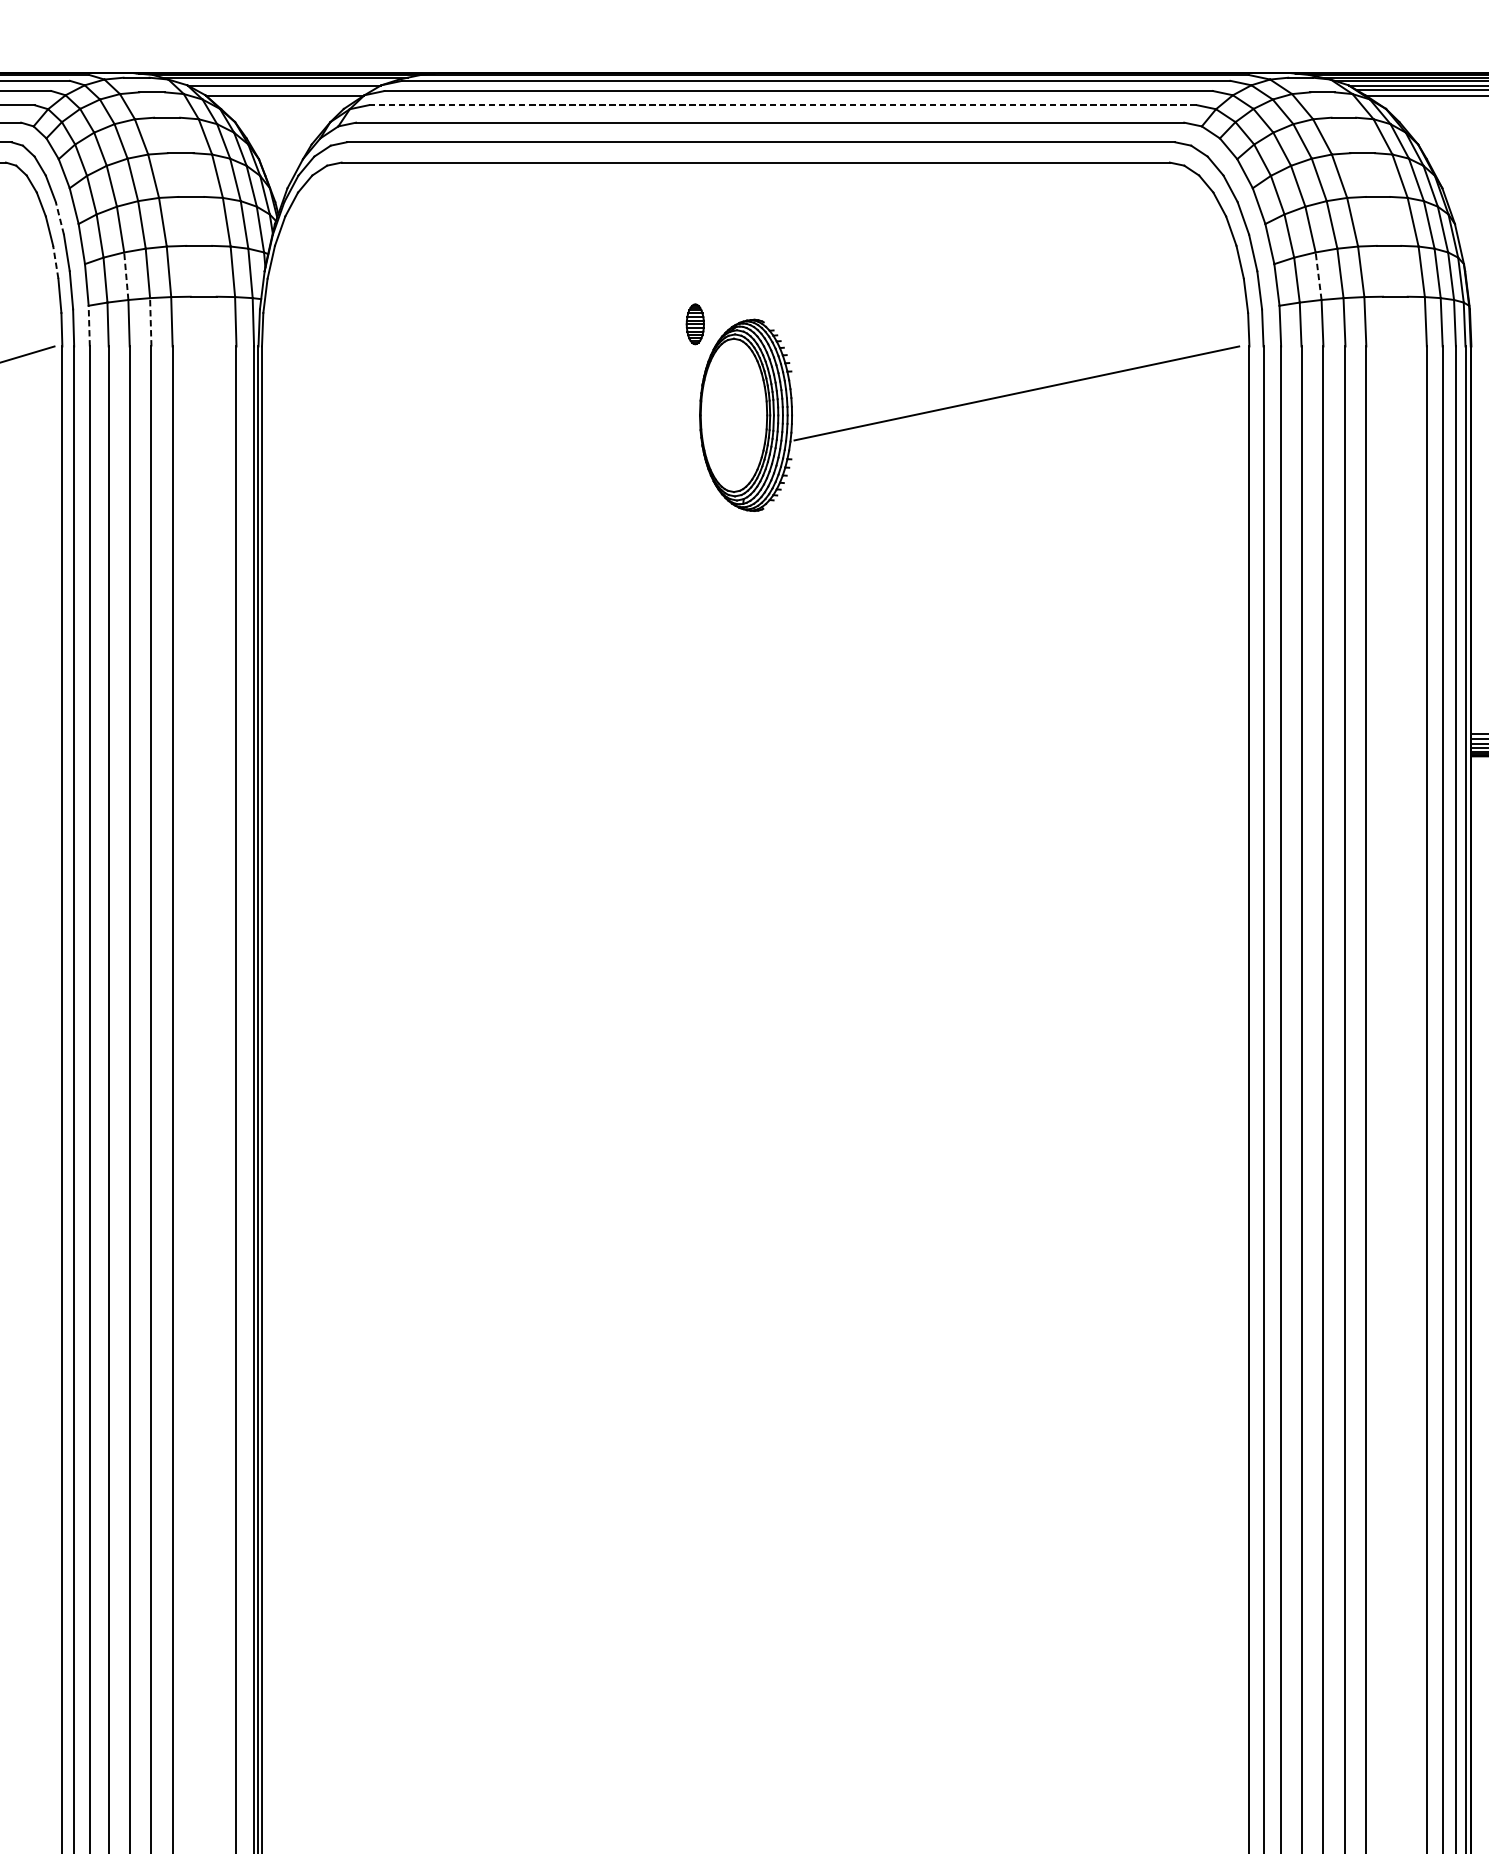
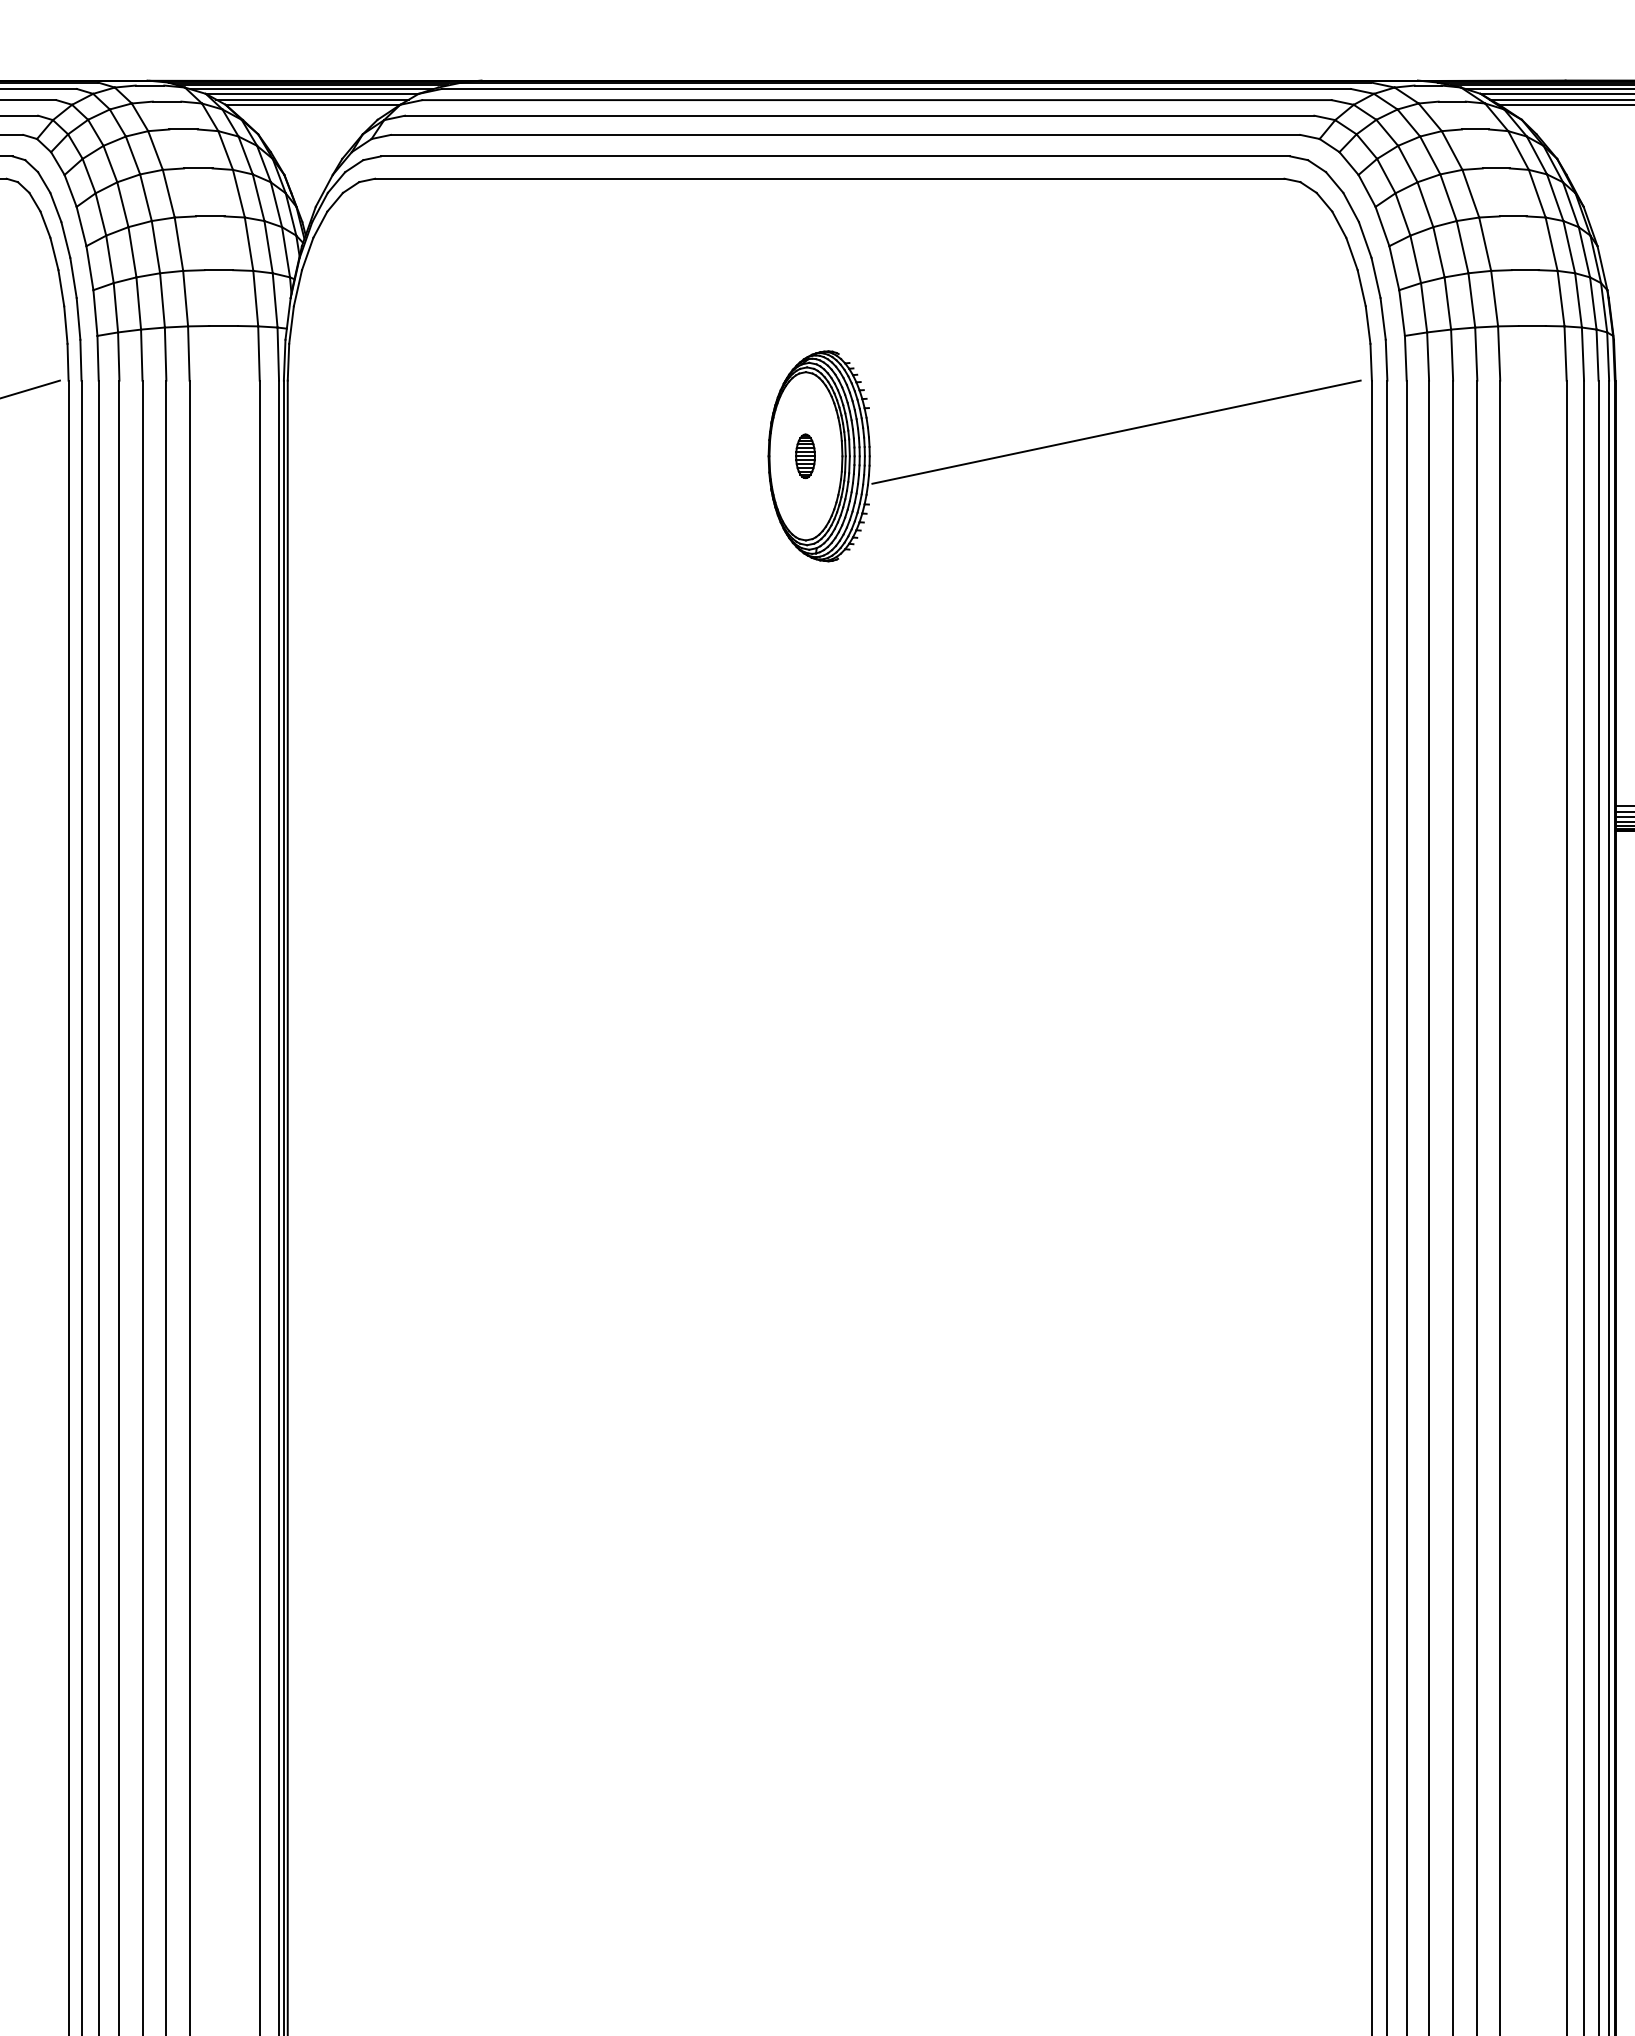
line: (283, 81) -> (311, 89), added
line: (284, 90) -> (312, 99), added
line: (782, 105) -> (859, 115), dashed -> solid
line: (59, 217) -> (65, 239), dashed -> solid
line: (55, 261) -> (61, 287), dashed -> solid
line: (1318, 275) -> (1447, 302), dashed -> solid
line: (126, 276) -> (138, 303), dashed -> solid
line: (150, 322) -> (165, 354), dashed -> solid
part: (695, 324) -> (805, 456), moved
line: (89, 325) -> (98, 357), dashed -> solid

